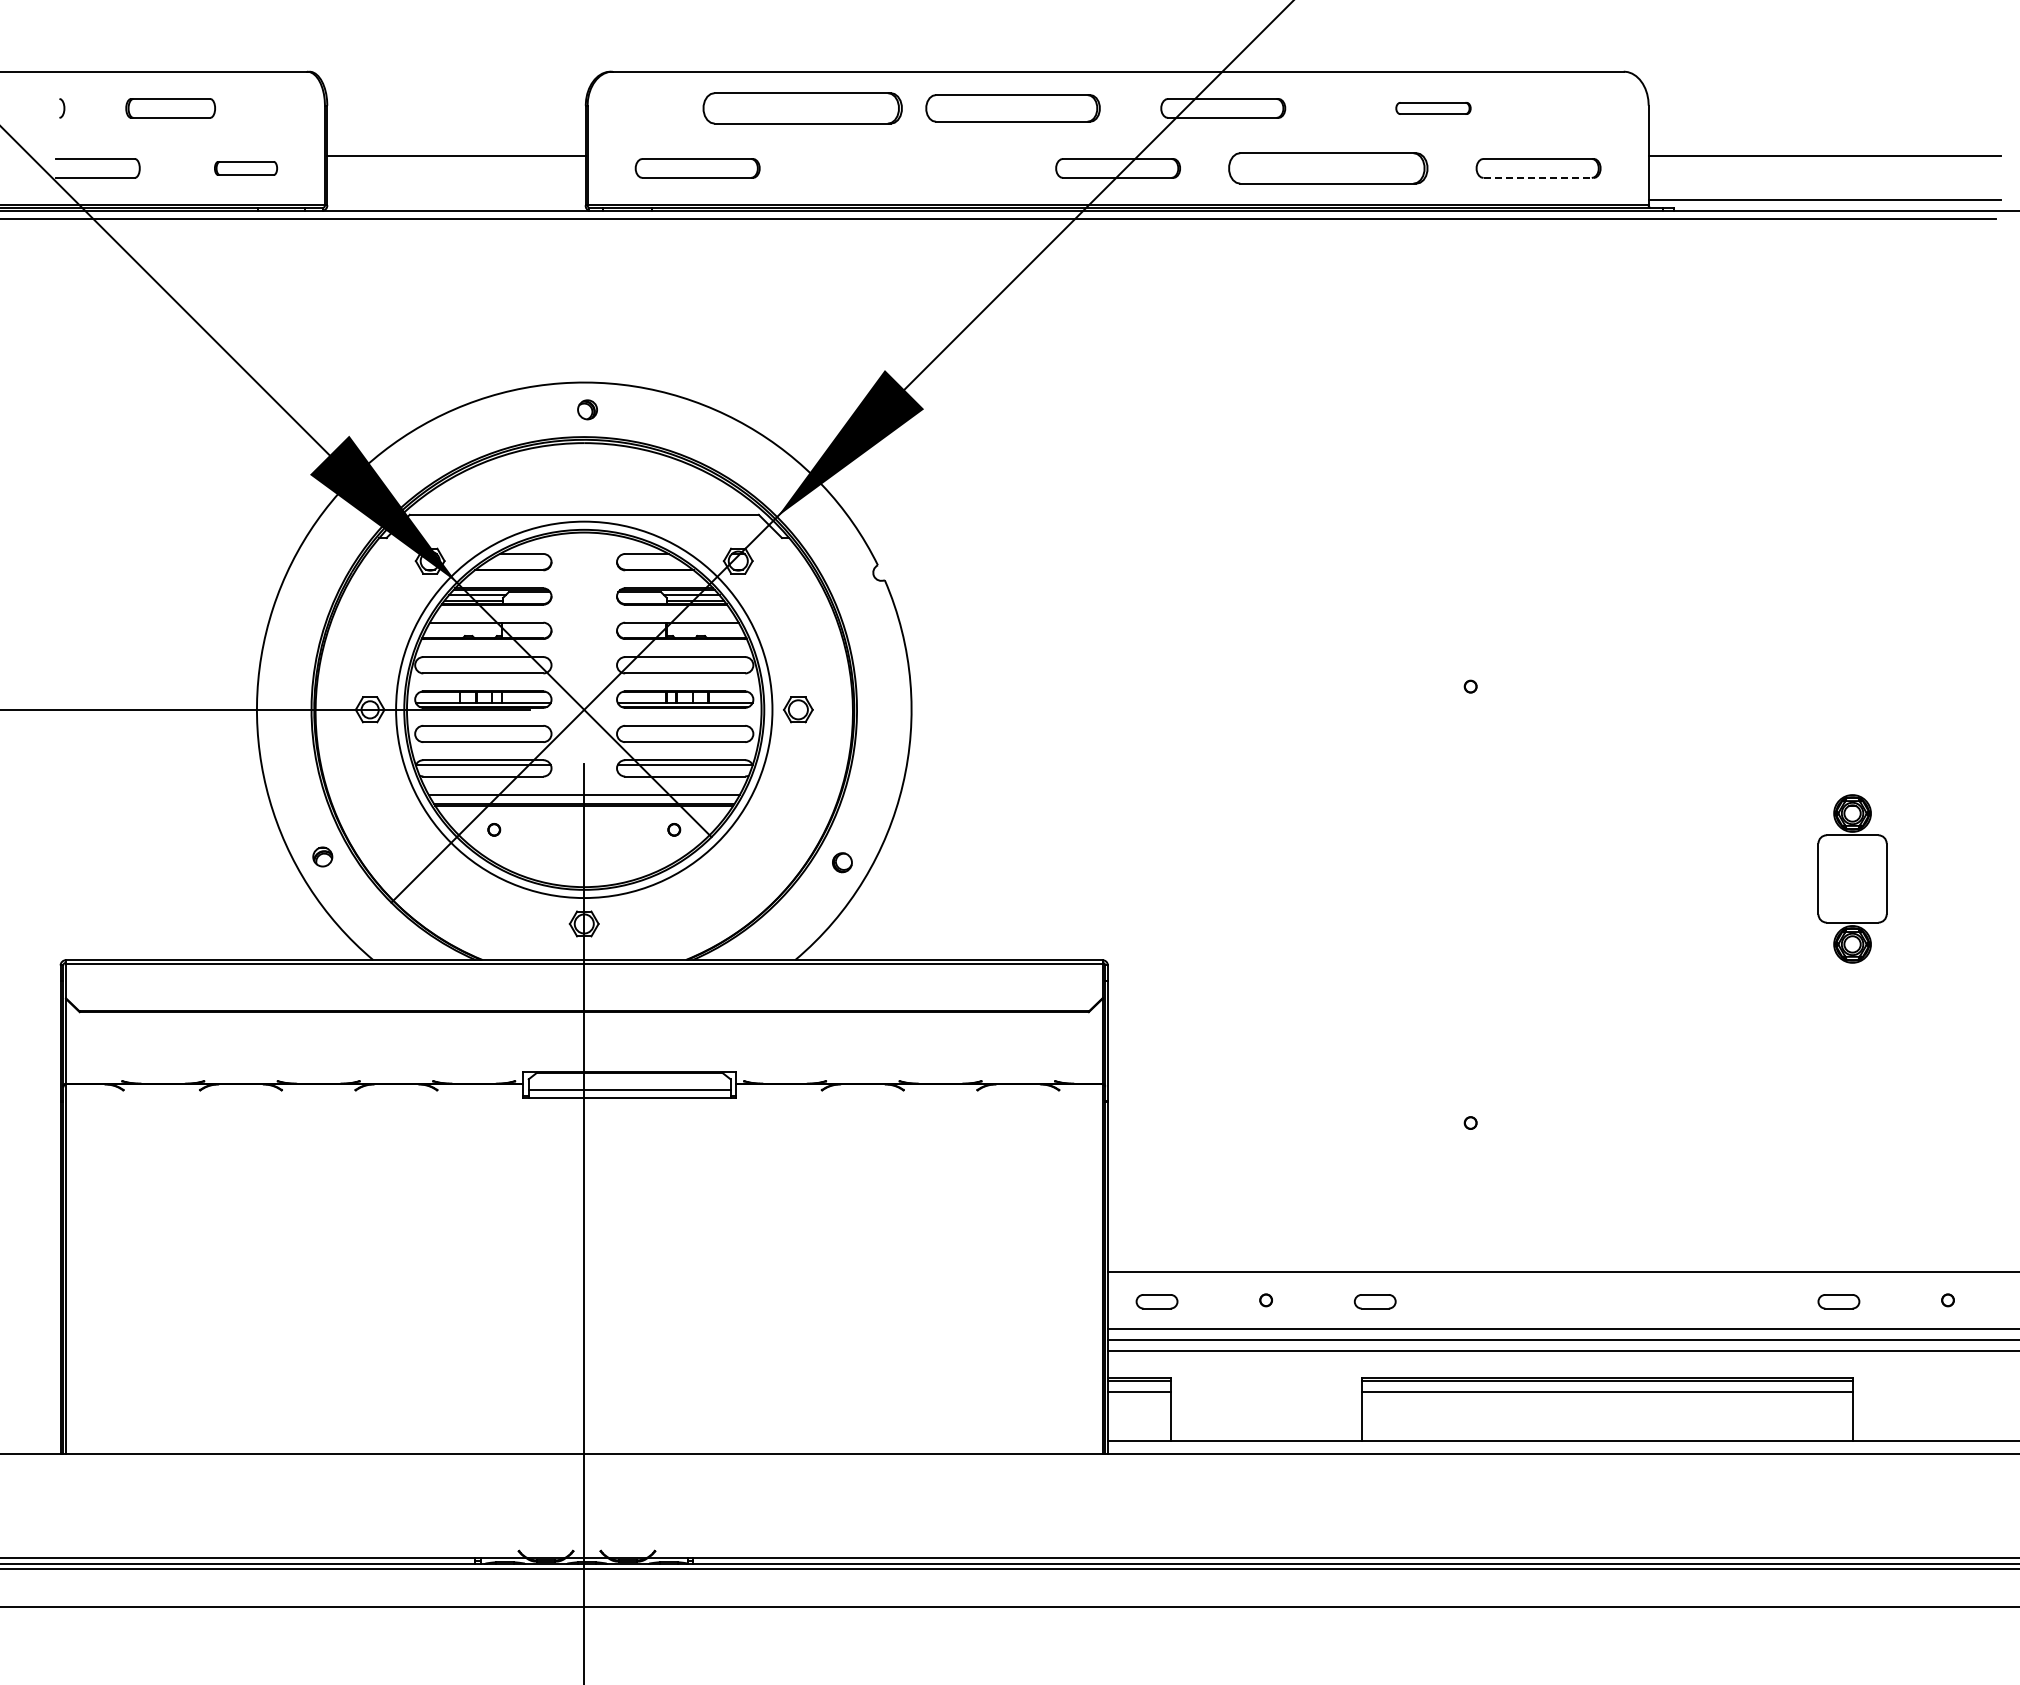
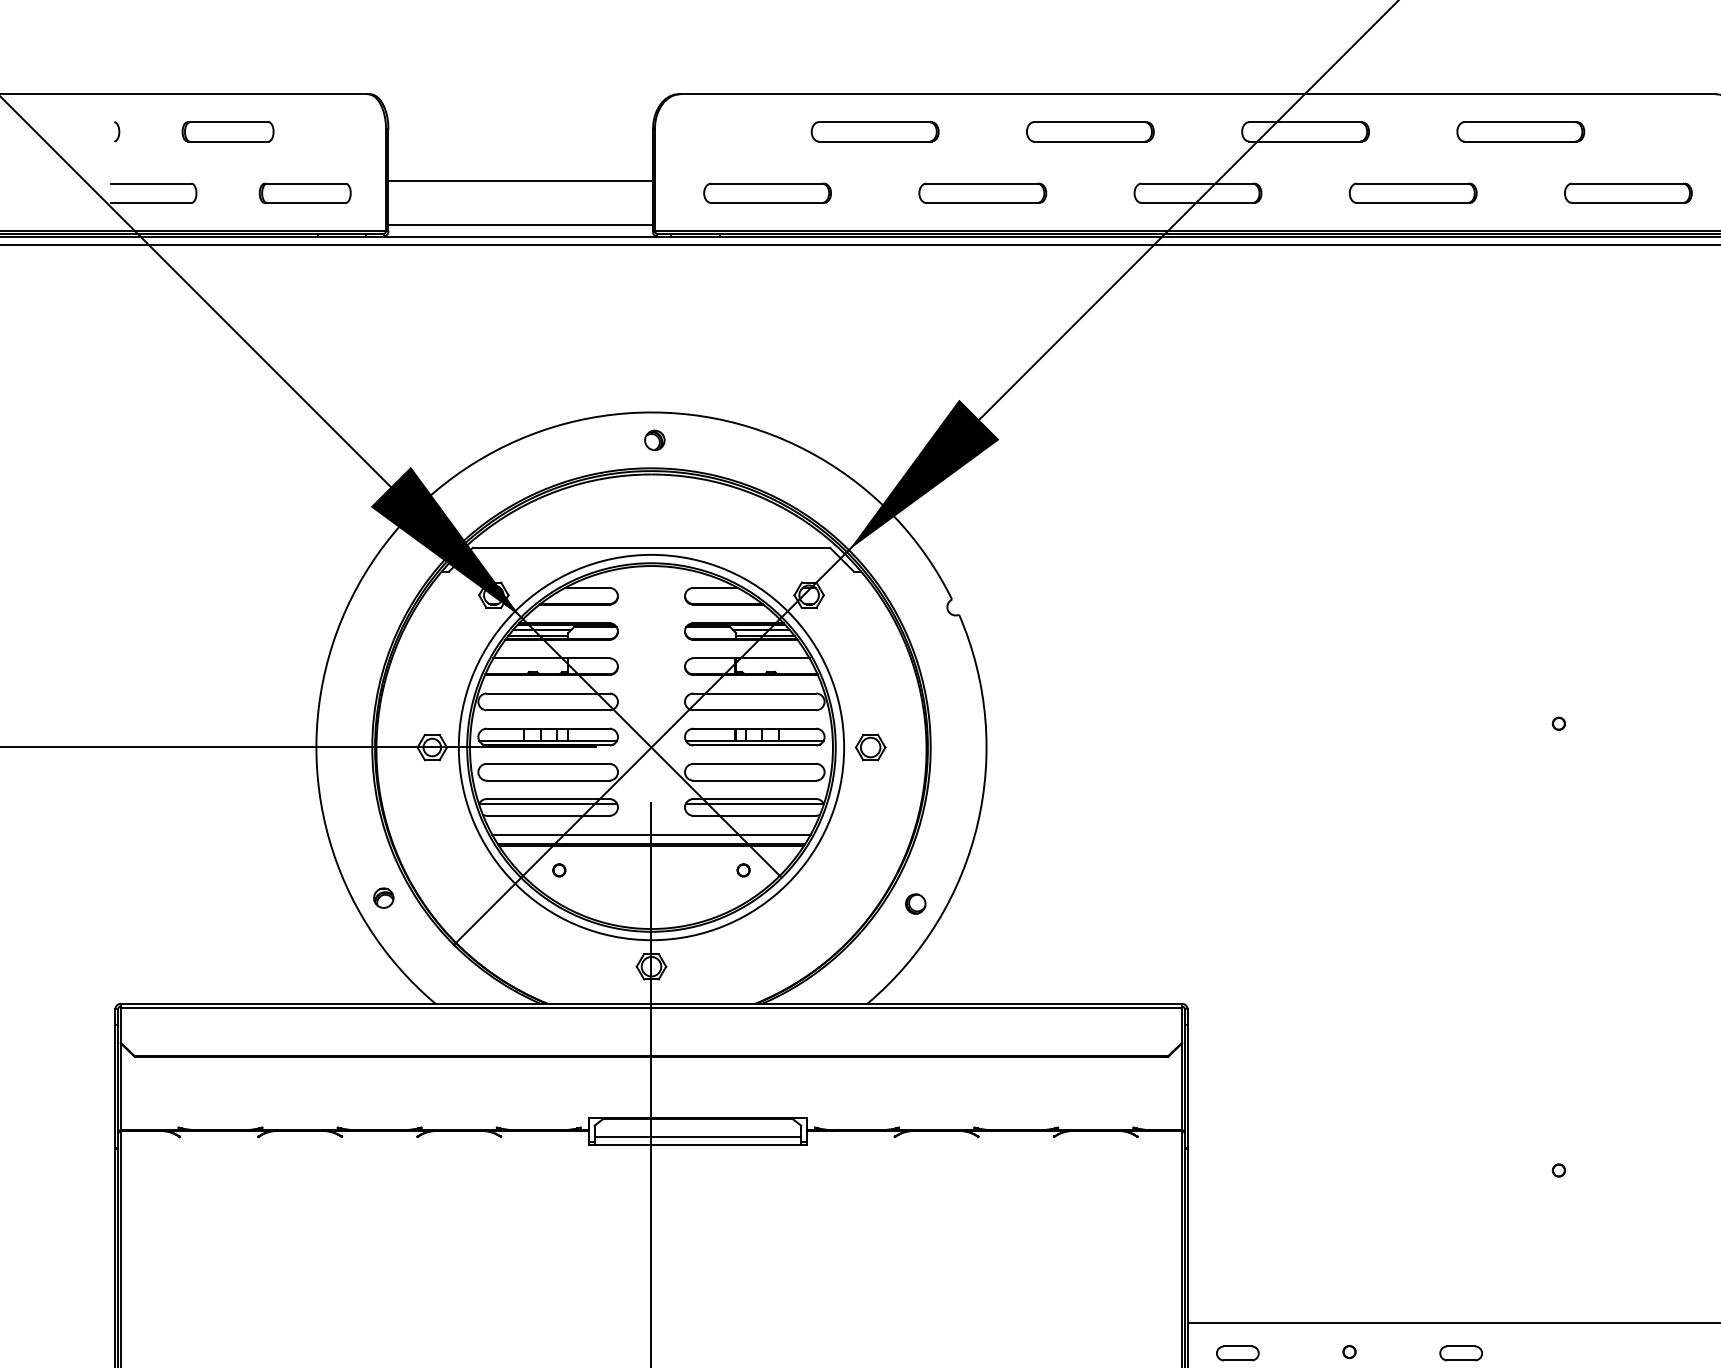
part: (802, 108) -> (874, 131), size x0.62
part: (1012, 108) -> (1089, 131), size x0.71
part: (1433, 108) -> (1520, 131), size x1.67
part: (245, 168) -> (304, 193), size x1.43
part: (907, 168) -> (982, 193), added
part: (1328, 168) -> (1413, 193), size x0.62
line: (1539, 177) -> (1629, 202), dashed -> solid
line: (456, 199) -> (520, 225), added

